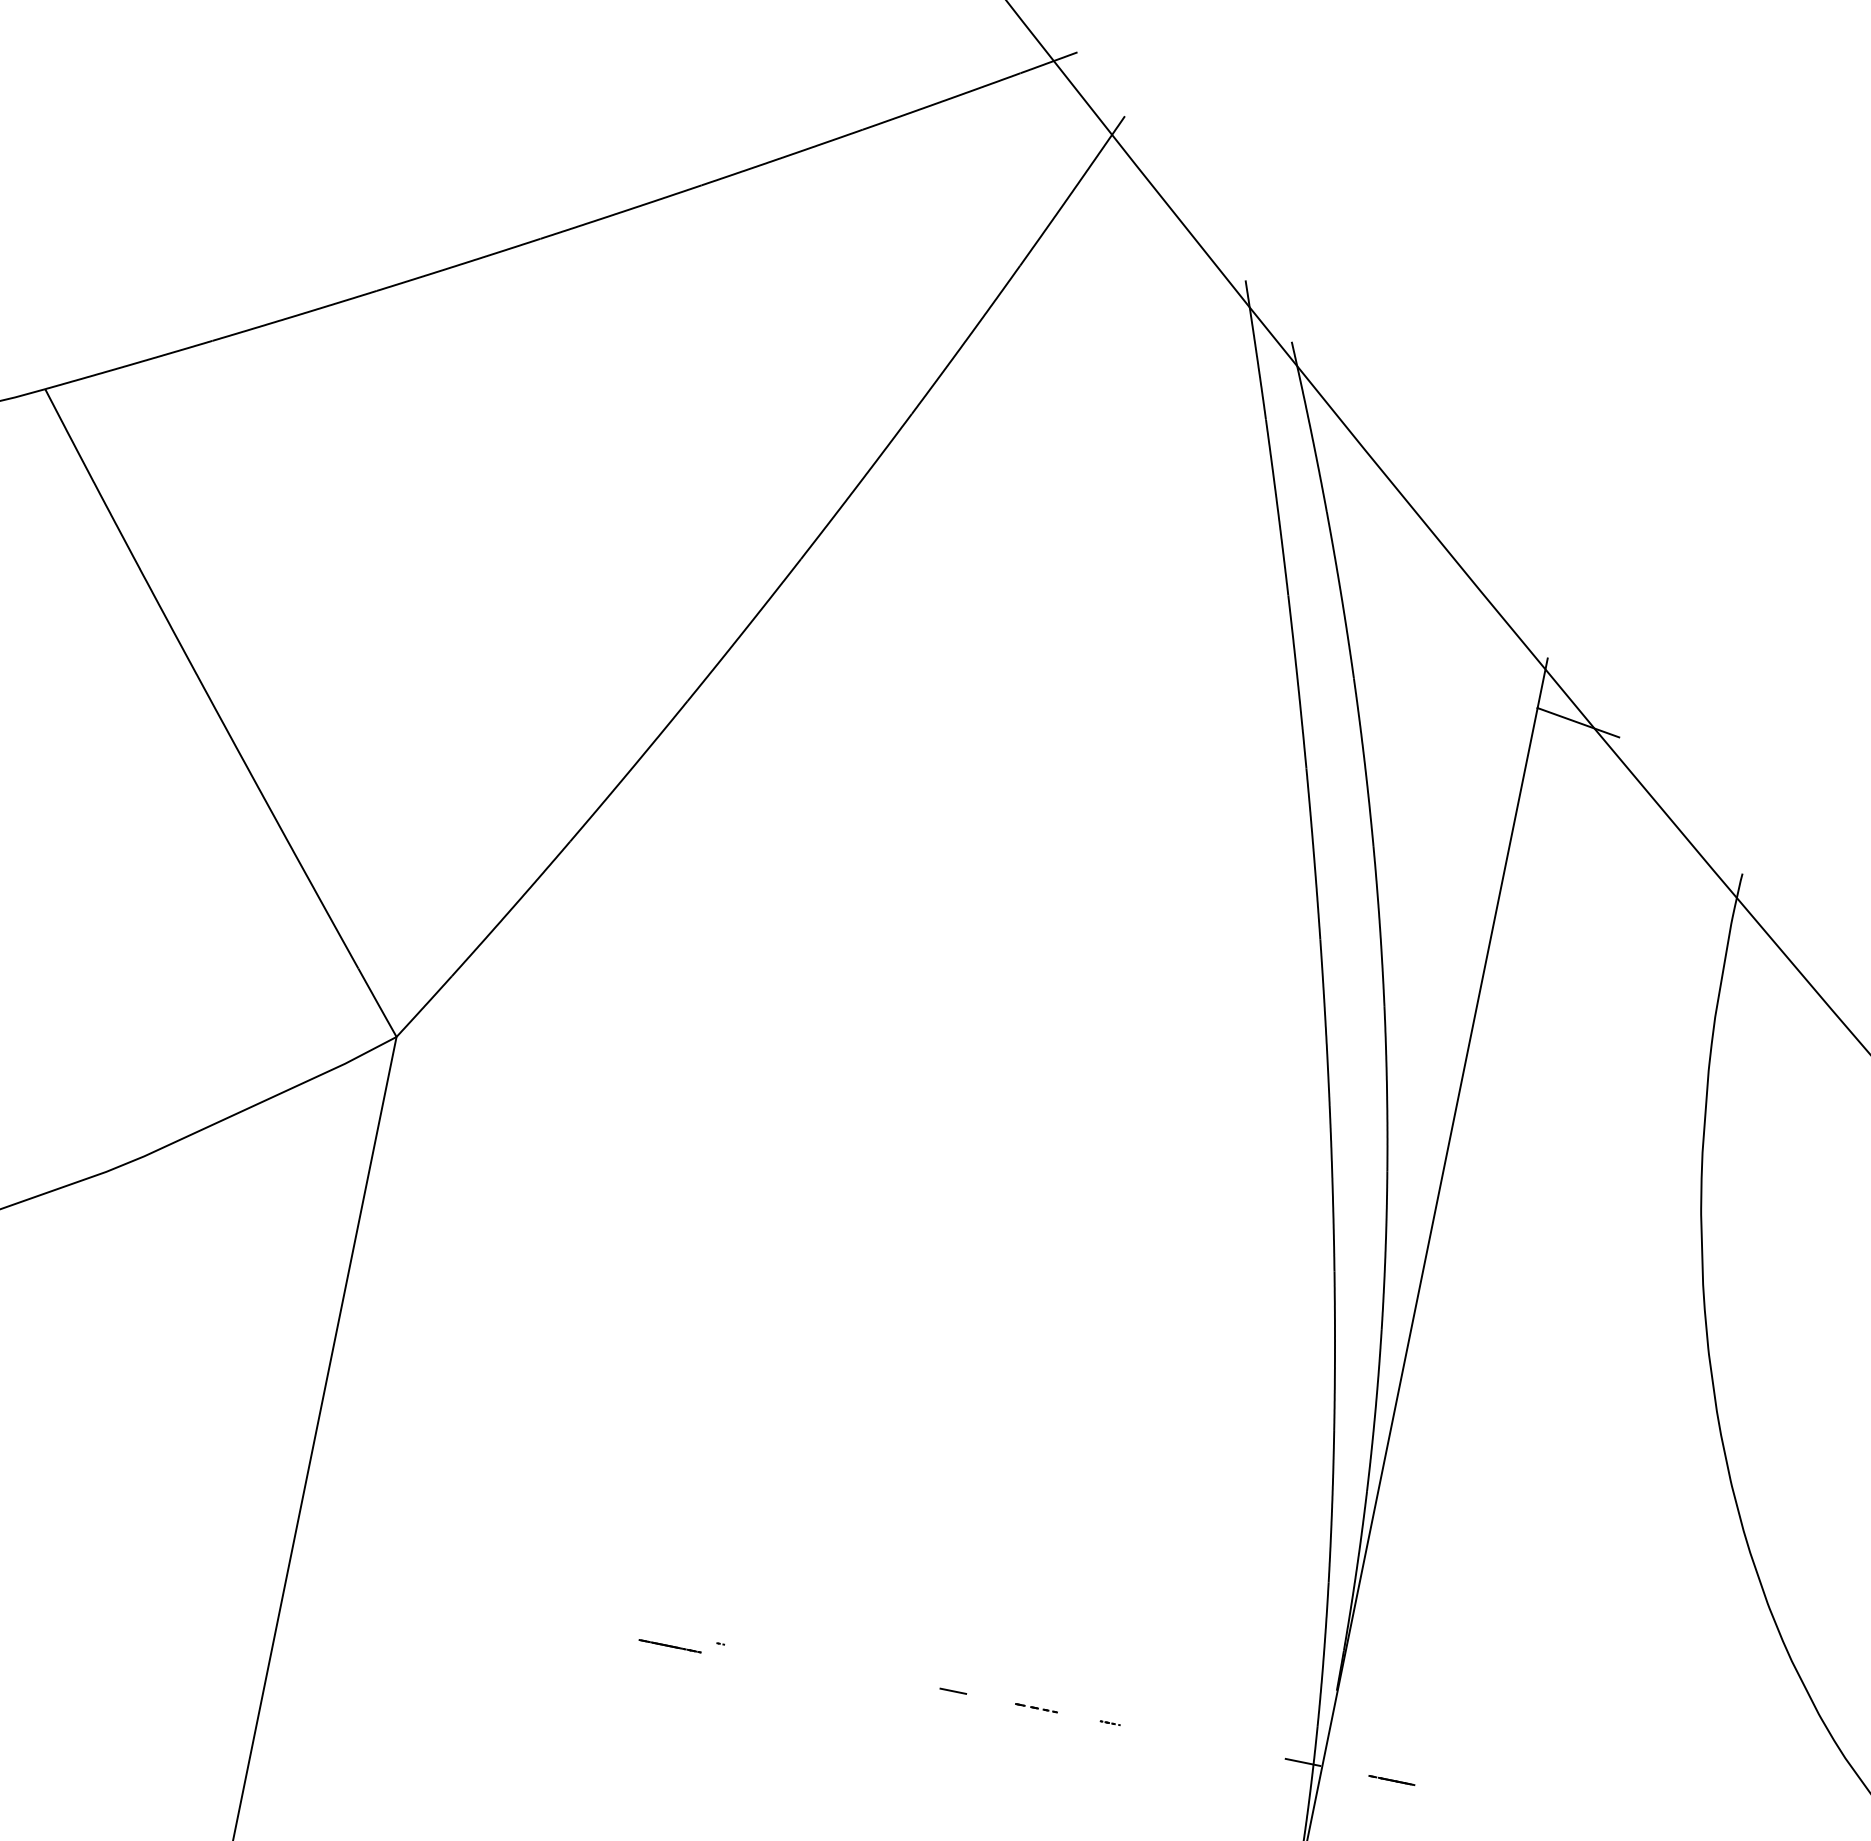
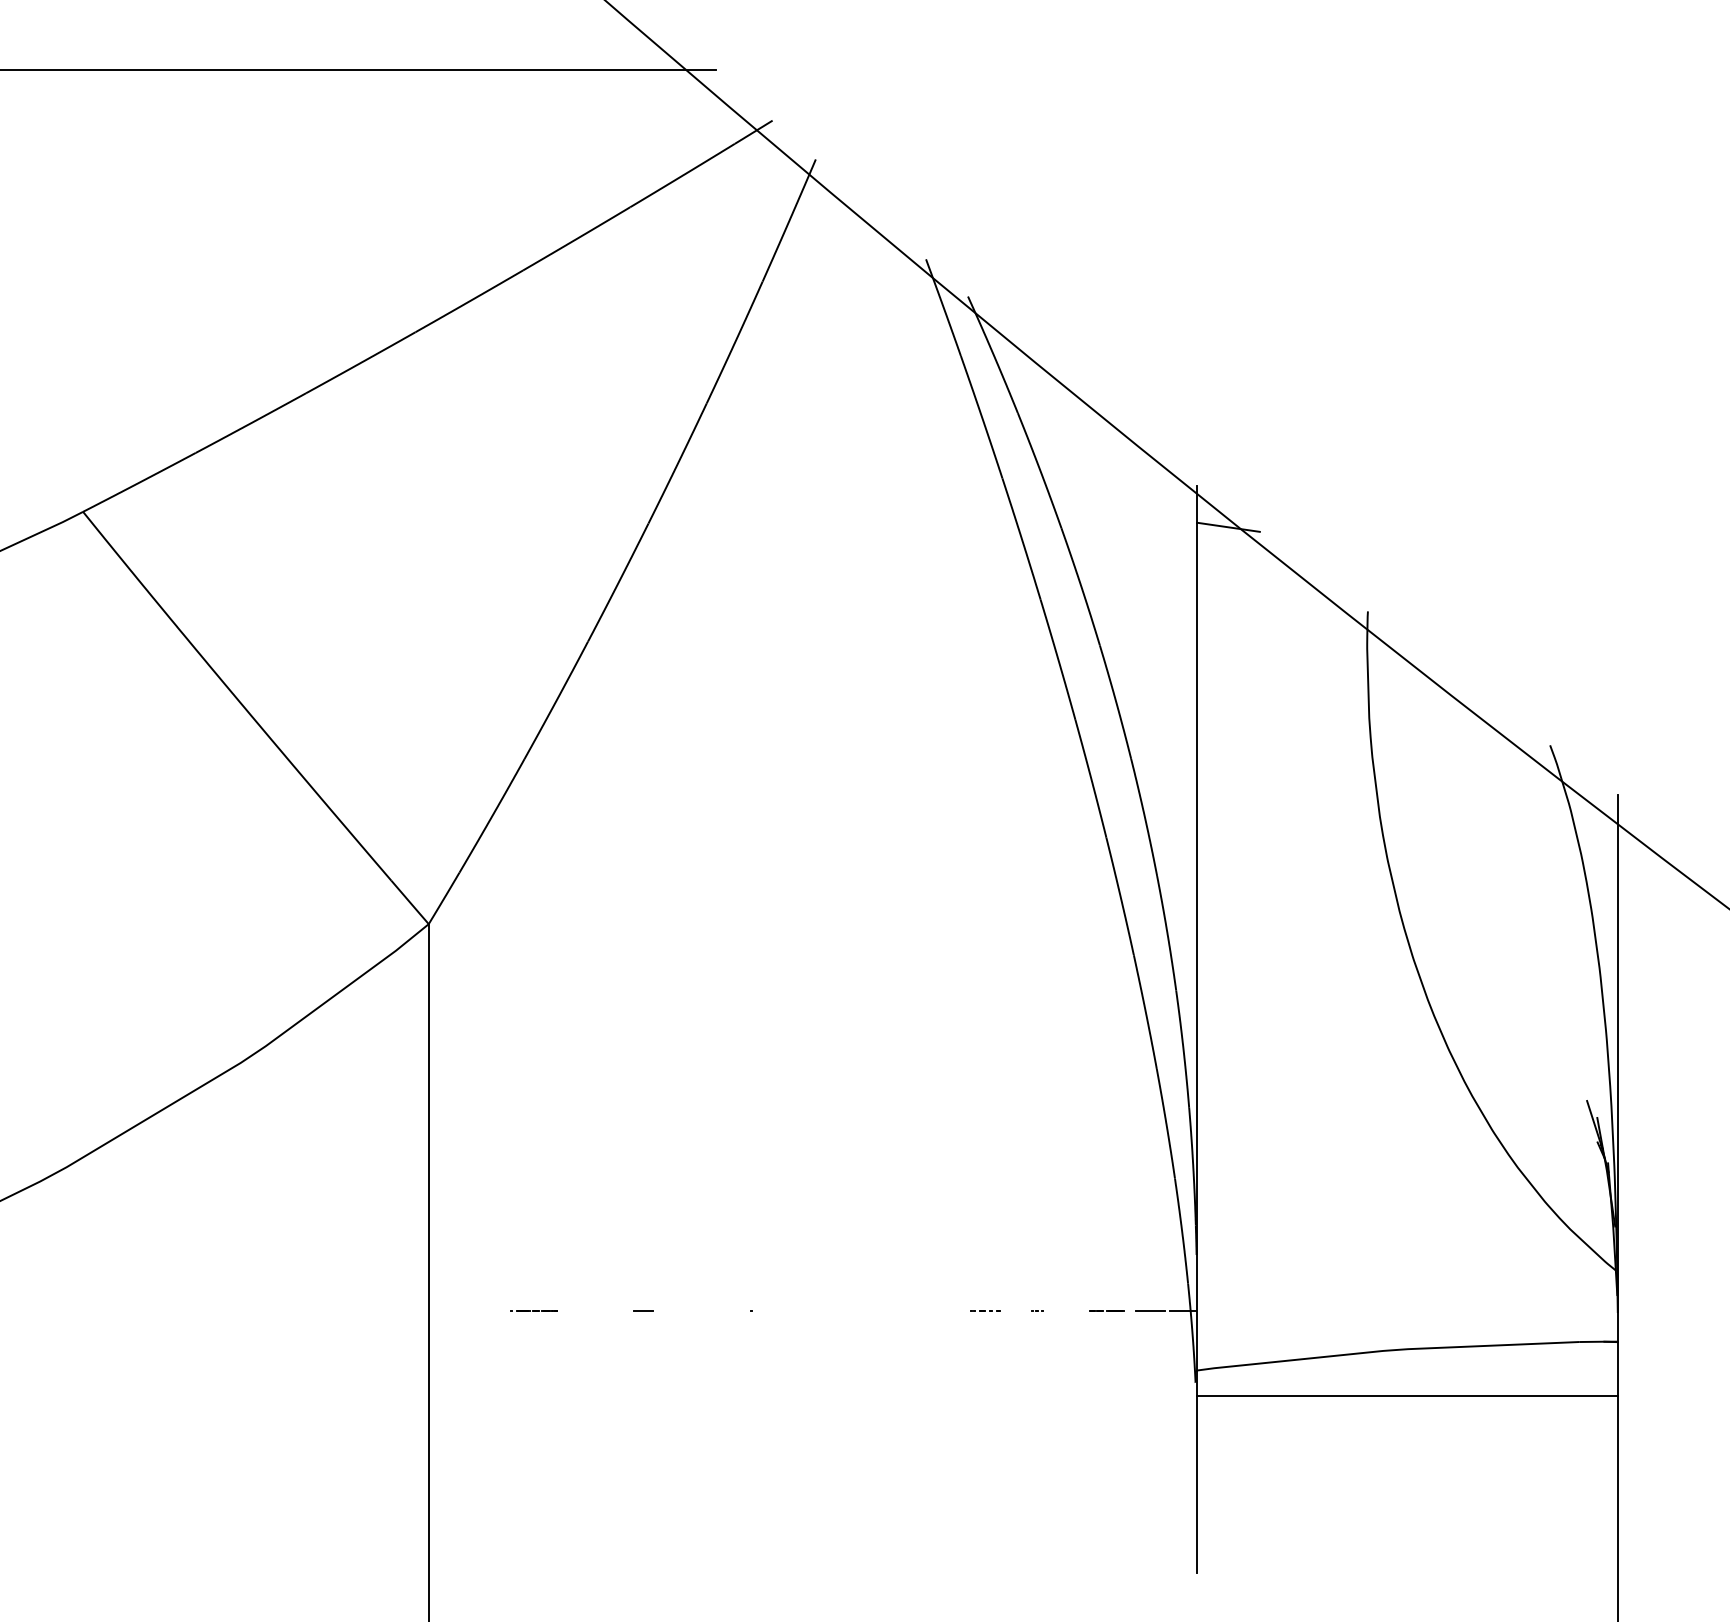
line: (669, 1645) -> (533, 1310), moved
line: (953, 1690) -> (643, 1310), moved
line: (1259, 1753) -> (1150, 1311), added
line: (1391, 1779) -> (1106, 1310), moved

